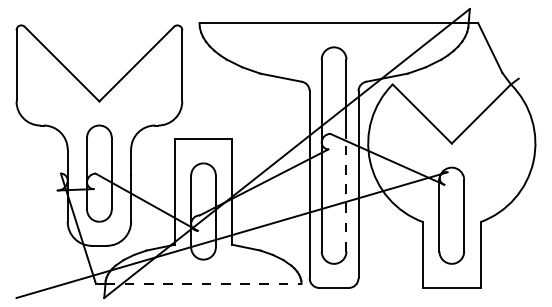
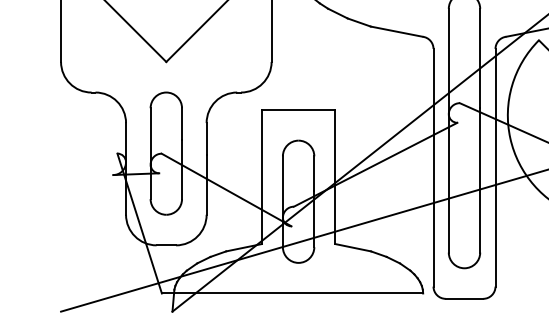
line: (346, 194) -> (480, 180), dashed -> solid
line: (204, 283) -> (299, 293), dashed -> solid

